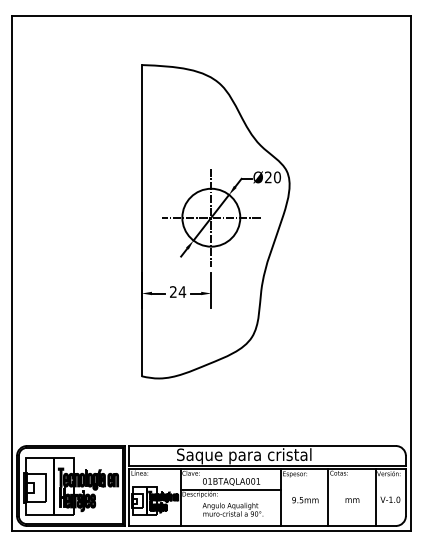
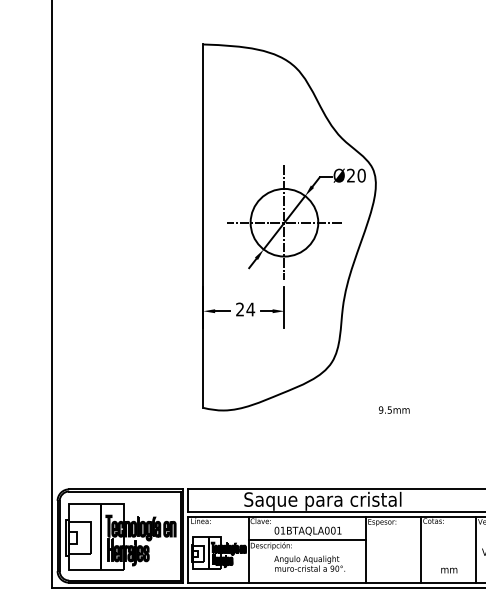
text: (305, 500) -> (394, 410), moved
text: (352, 500) -> (449, 570), moved

